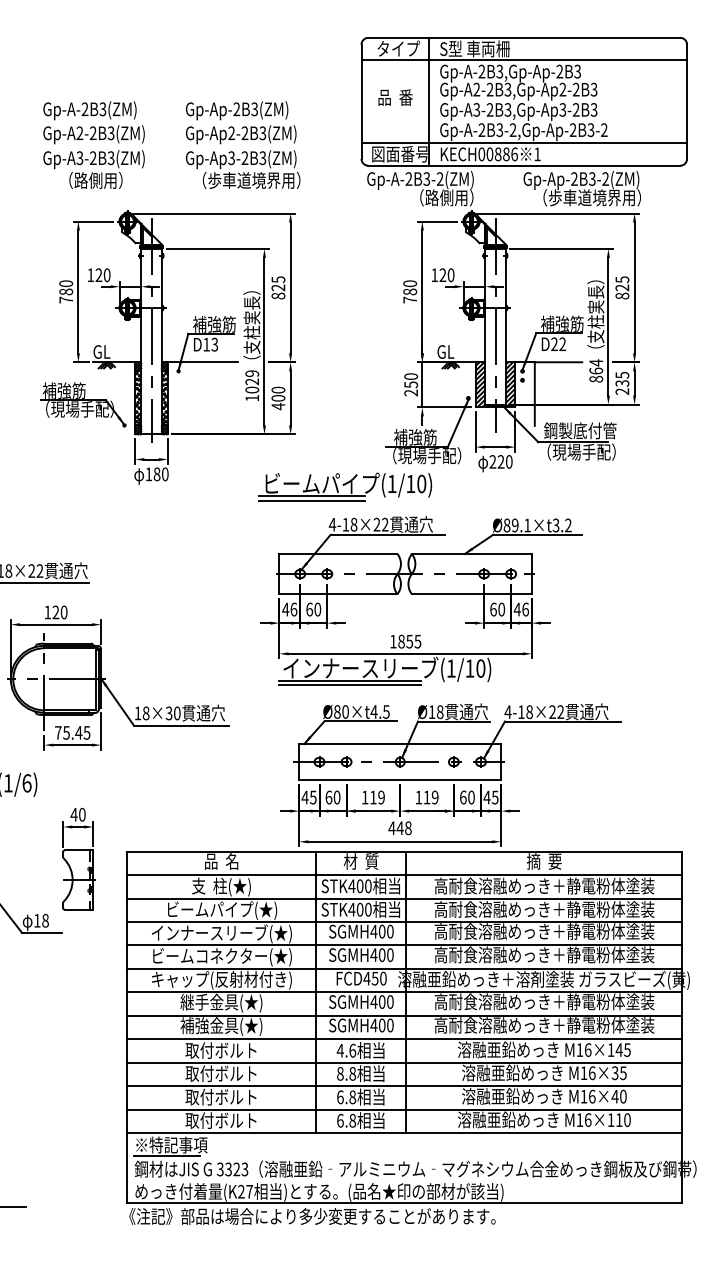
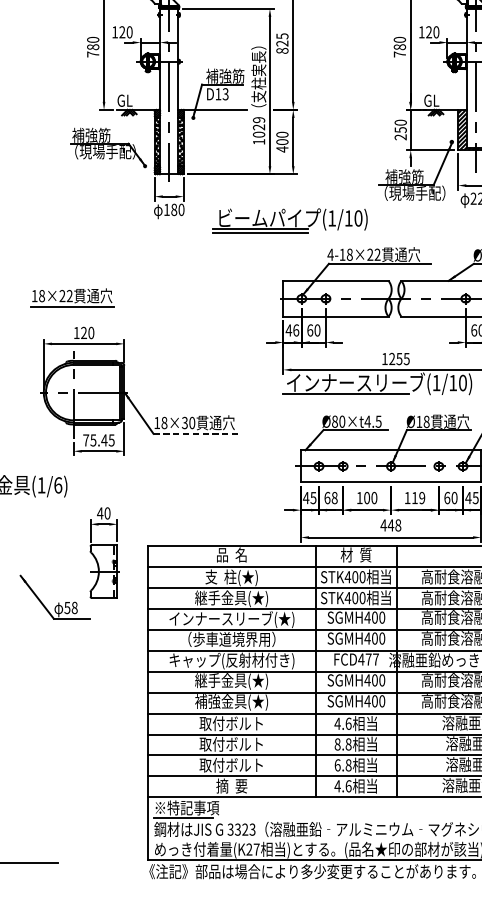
part: (345, 486) -> (290, 220), moved
text: (401, 641) -> (392, 358), 1855 -> 1255
line: (349, 685) -> (345, 398), removed
line: (181, 725) -> (195, 433), solid -> dashed
text: (336, 797) -> (334, 498), 60 -> 68
text: (377, 797) -> (370, 498), 119 -> 100
text: (222, 910) -> (232, 598), ビームパイプ(★) -> 継手金具(★)
text: (37, 920) -> (67, 607), 18 -> 58
text: (222, 956) -> (232, 639), ビームコネクター(★) -> （歩車道境界用）
text: (378, 978) -> (371, 659), FCD450 -> FCD477
text: (220, 1120) -> (230, 786), 取付ボルト -> 摘  要
text: (346, 1120) -> (343, 786), 6.8 -> 4.6

